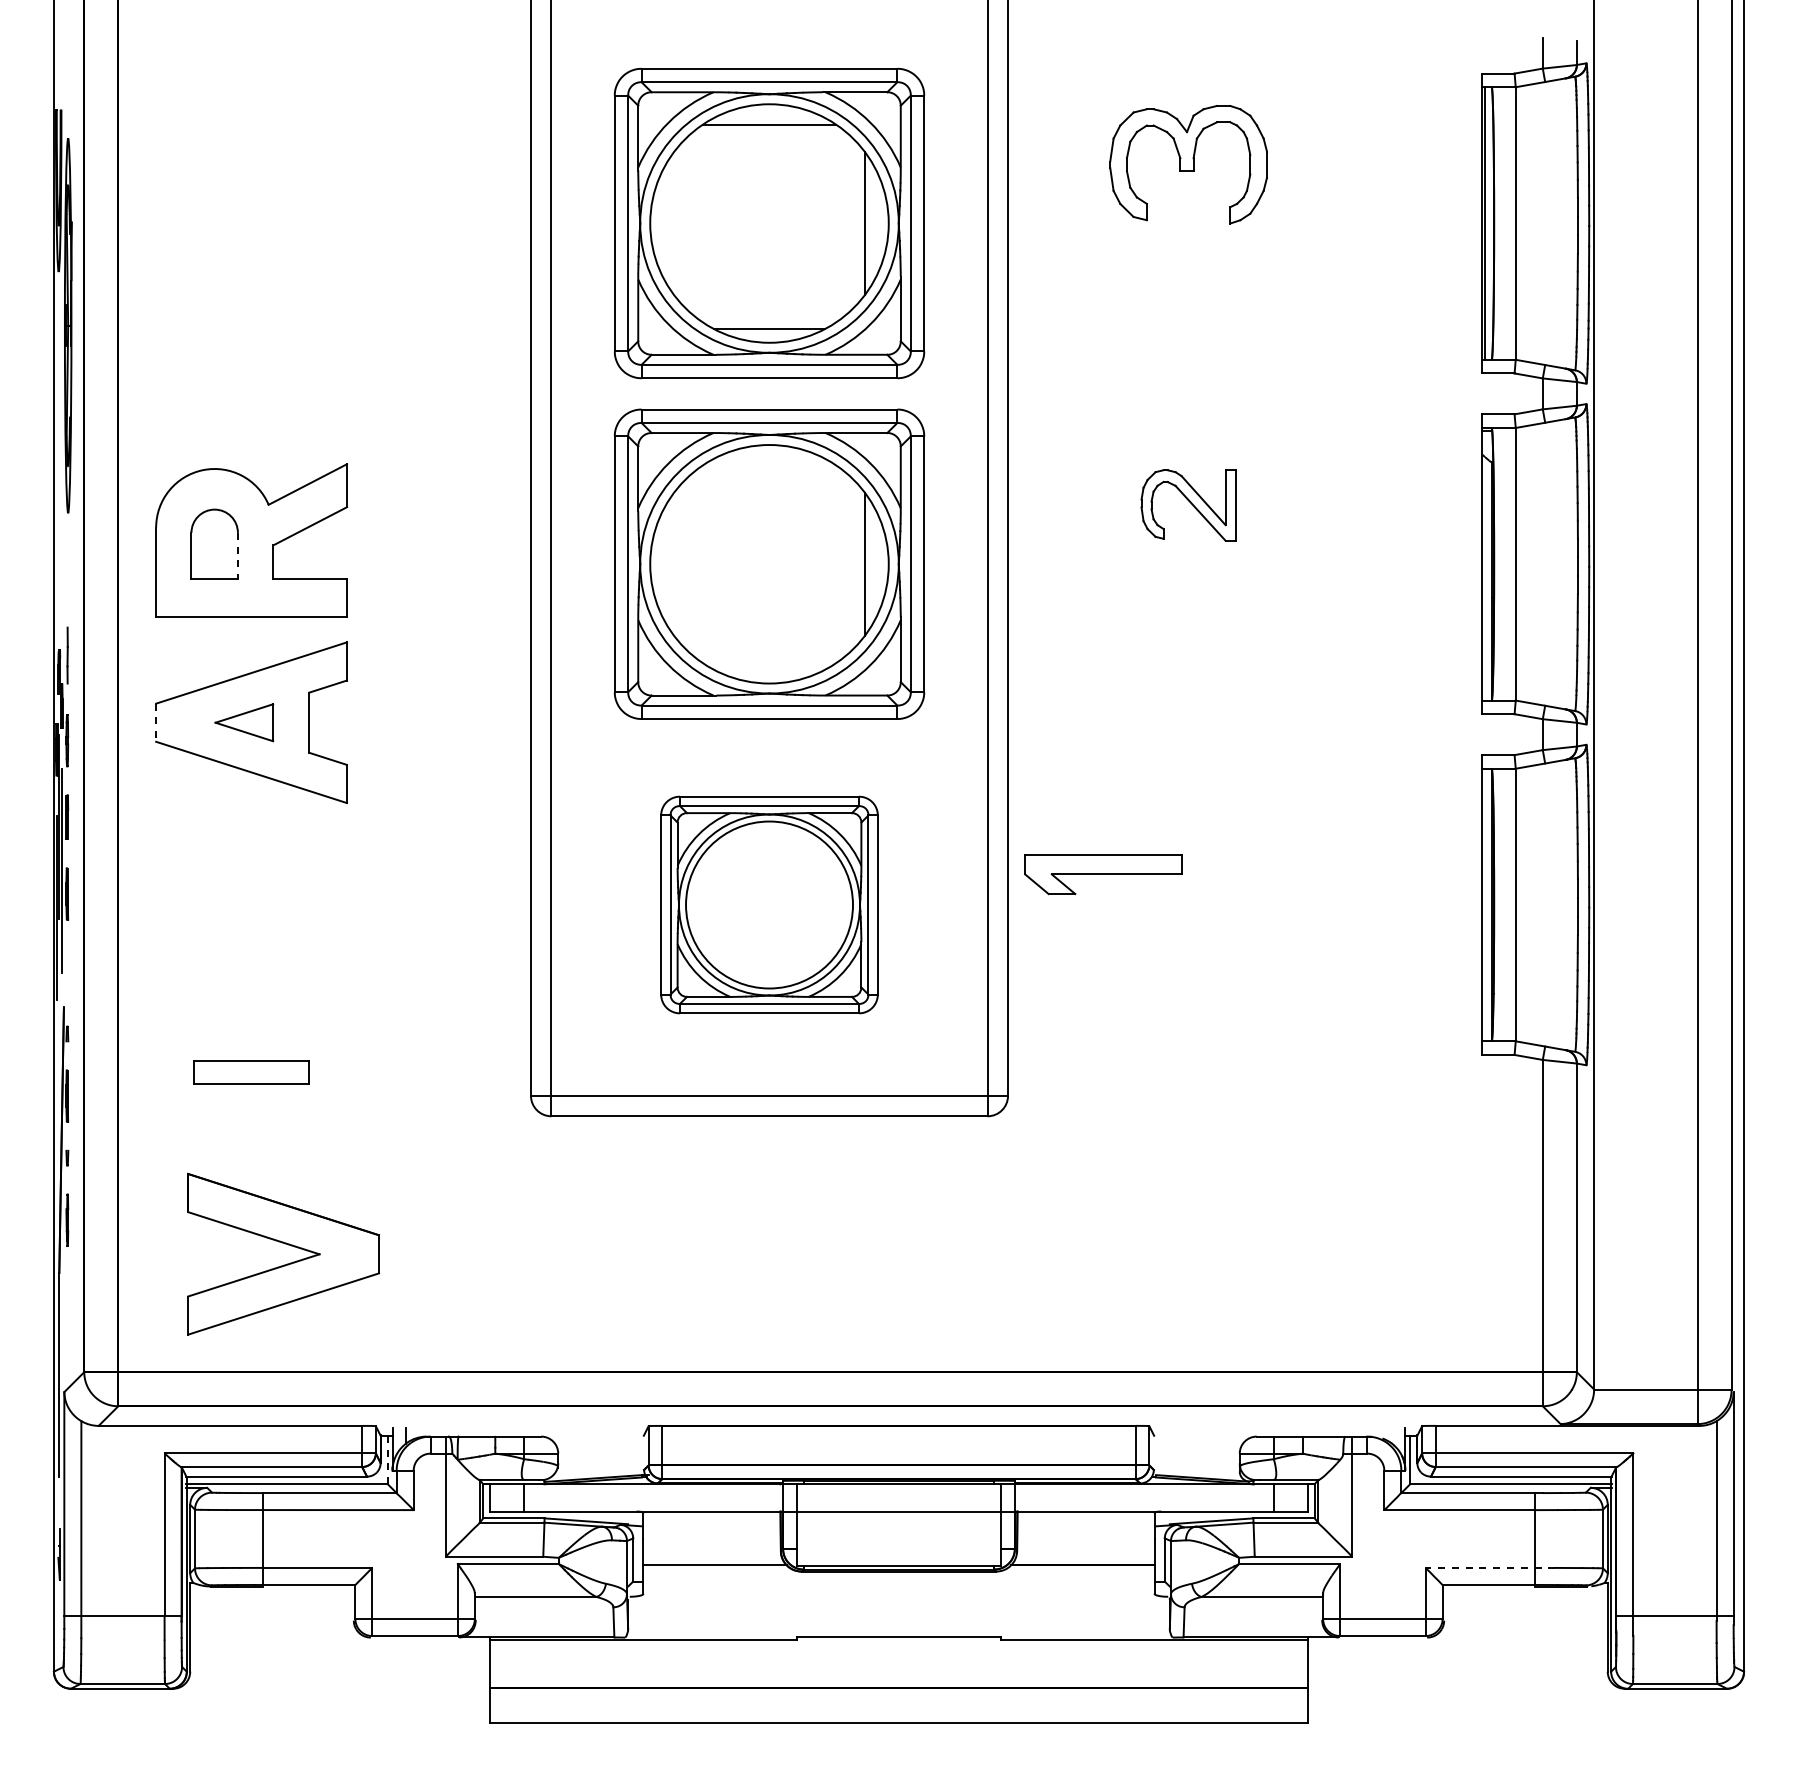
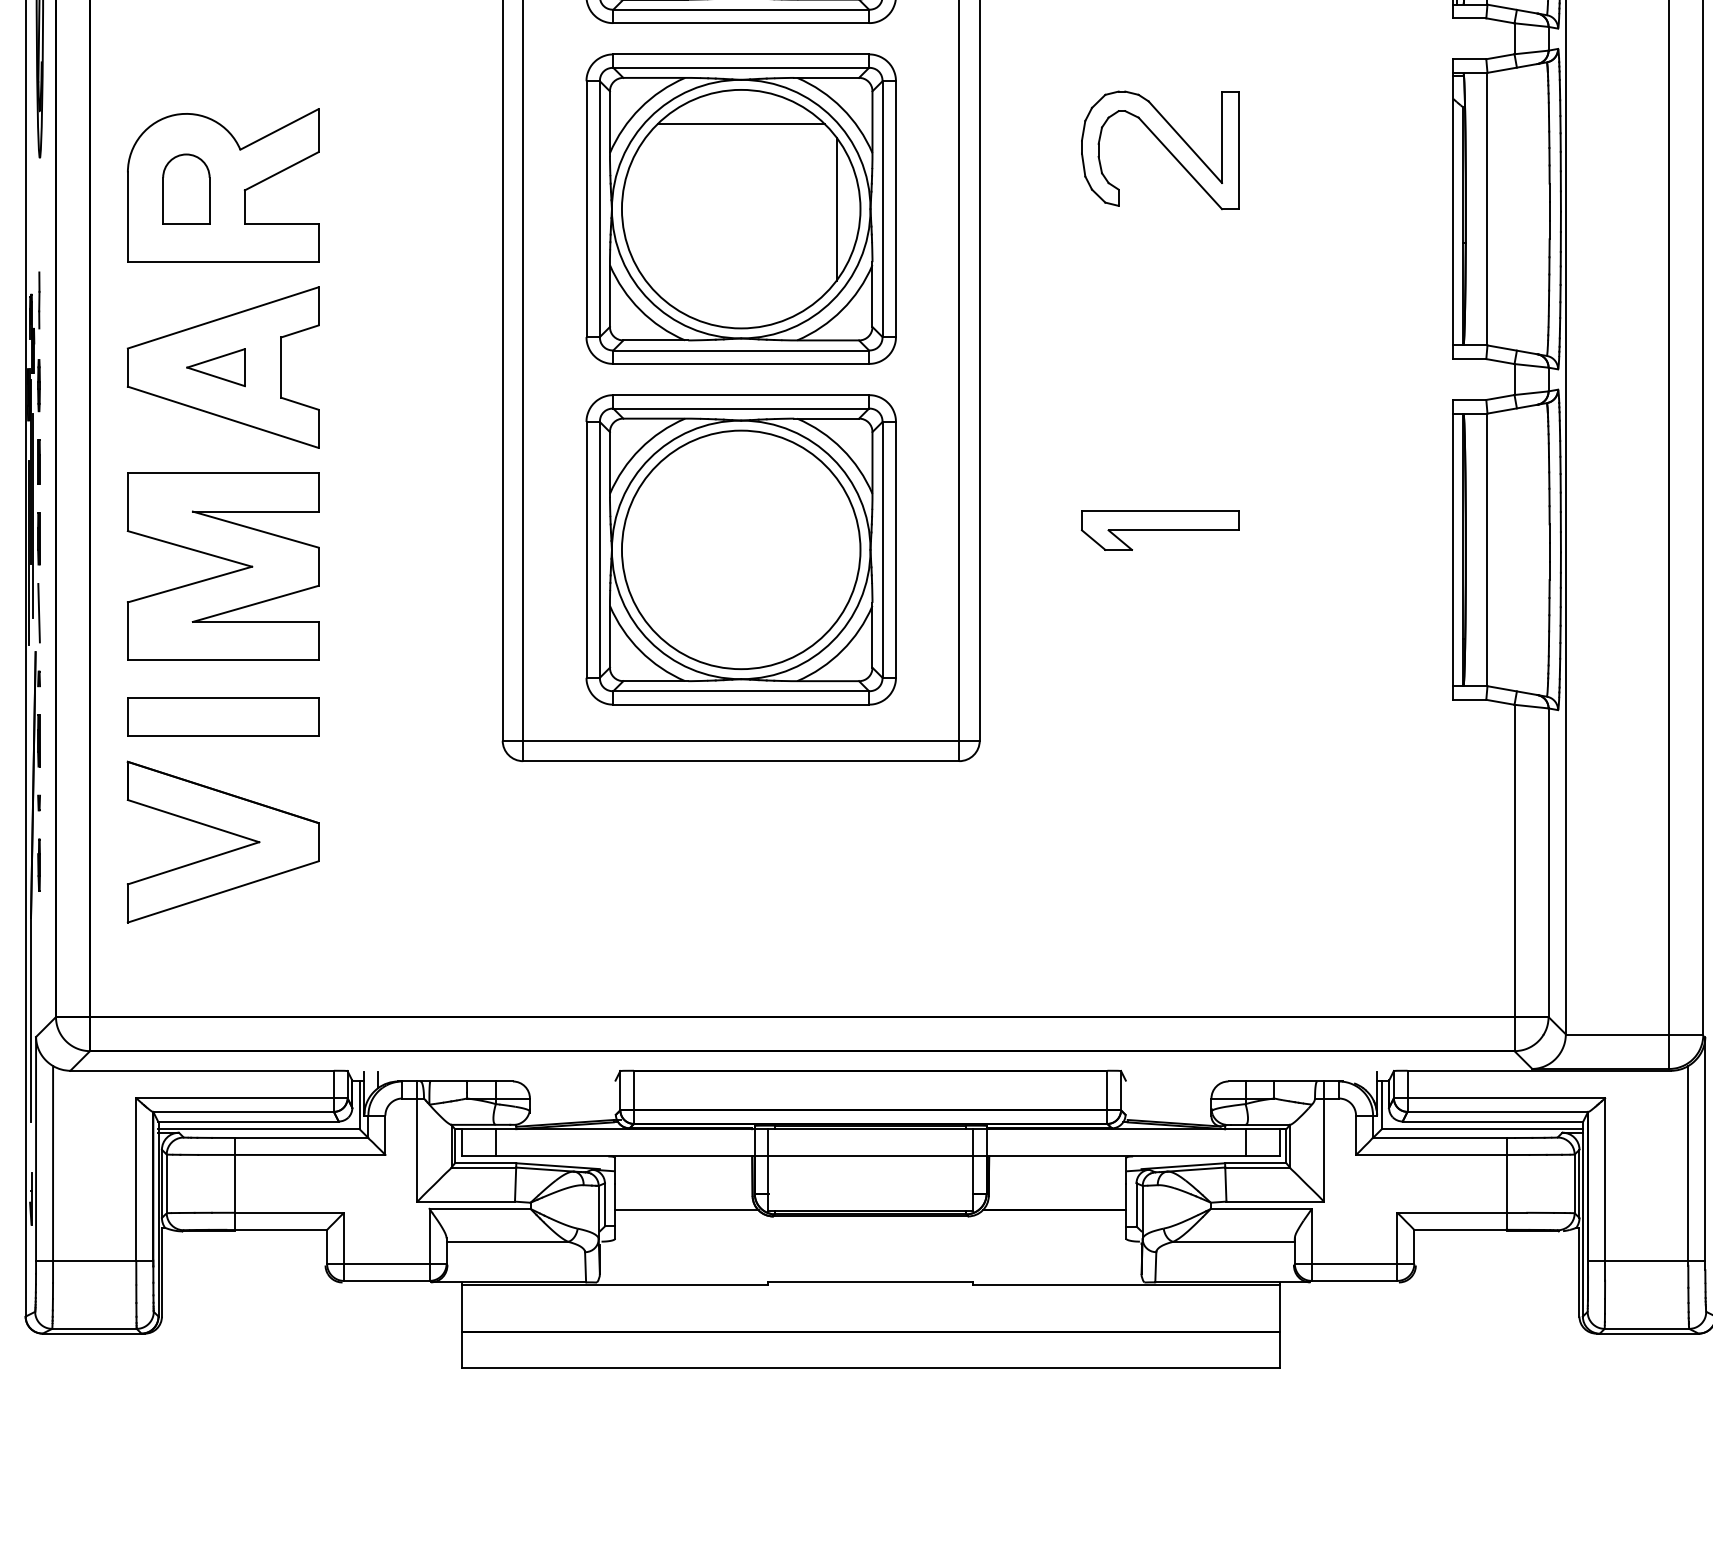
line: (769, 479) -> (741, 124), added
part: (1188, 505) -> (1160, 150), size x1.67
line: (237, 556) -> (209, 201), dashed -> solid
line: (156, 723) -> (128, 368), dashed -> solid
part: (1103, 874) -> (1160, 530), moved
part: (769, 904) -> (741, 549), size x1.43
part: (253, 915) -> (225, 560), added
line: (67, 968) -> (39, 613), added
part: (251, 1072) -> (223, 717), size x1.67
part: (285, 1244) -> (225, 832), moved
line: (387, 1459) -> (359, 1104), dashed -> solid
line: (1490, 1567) -> (1462, 1212), dashed -> solid

